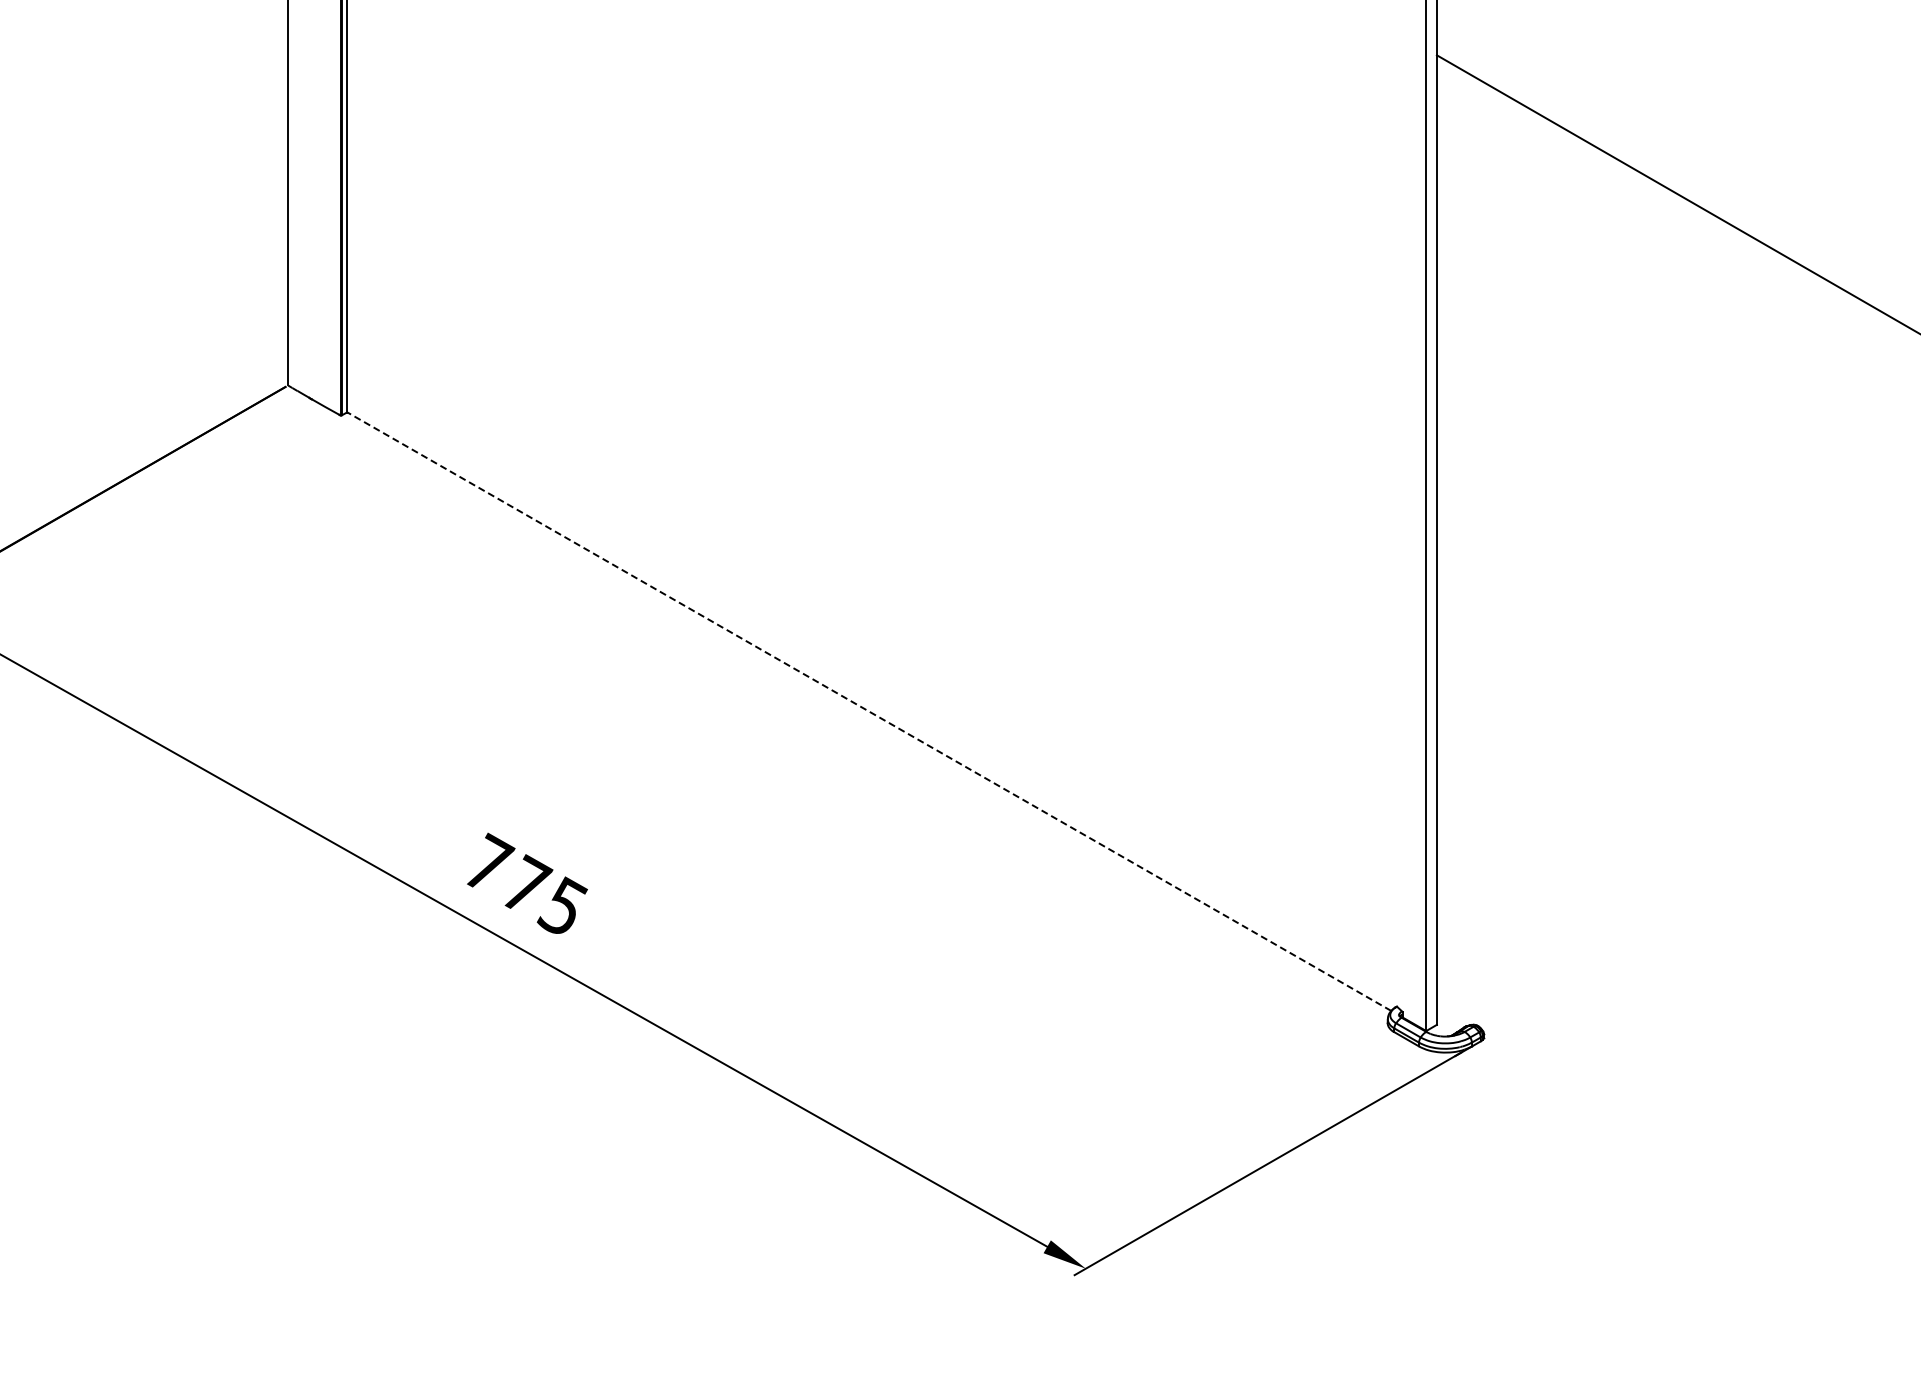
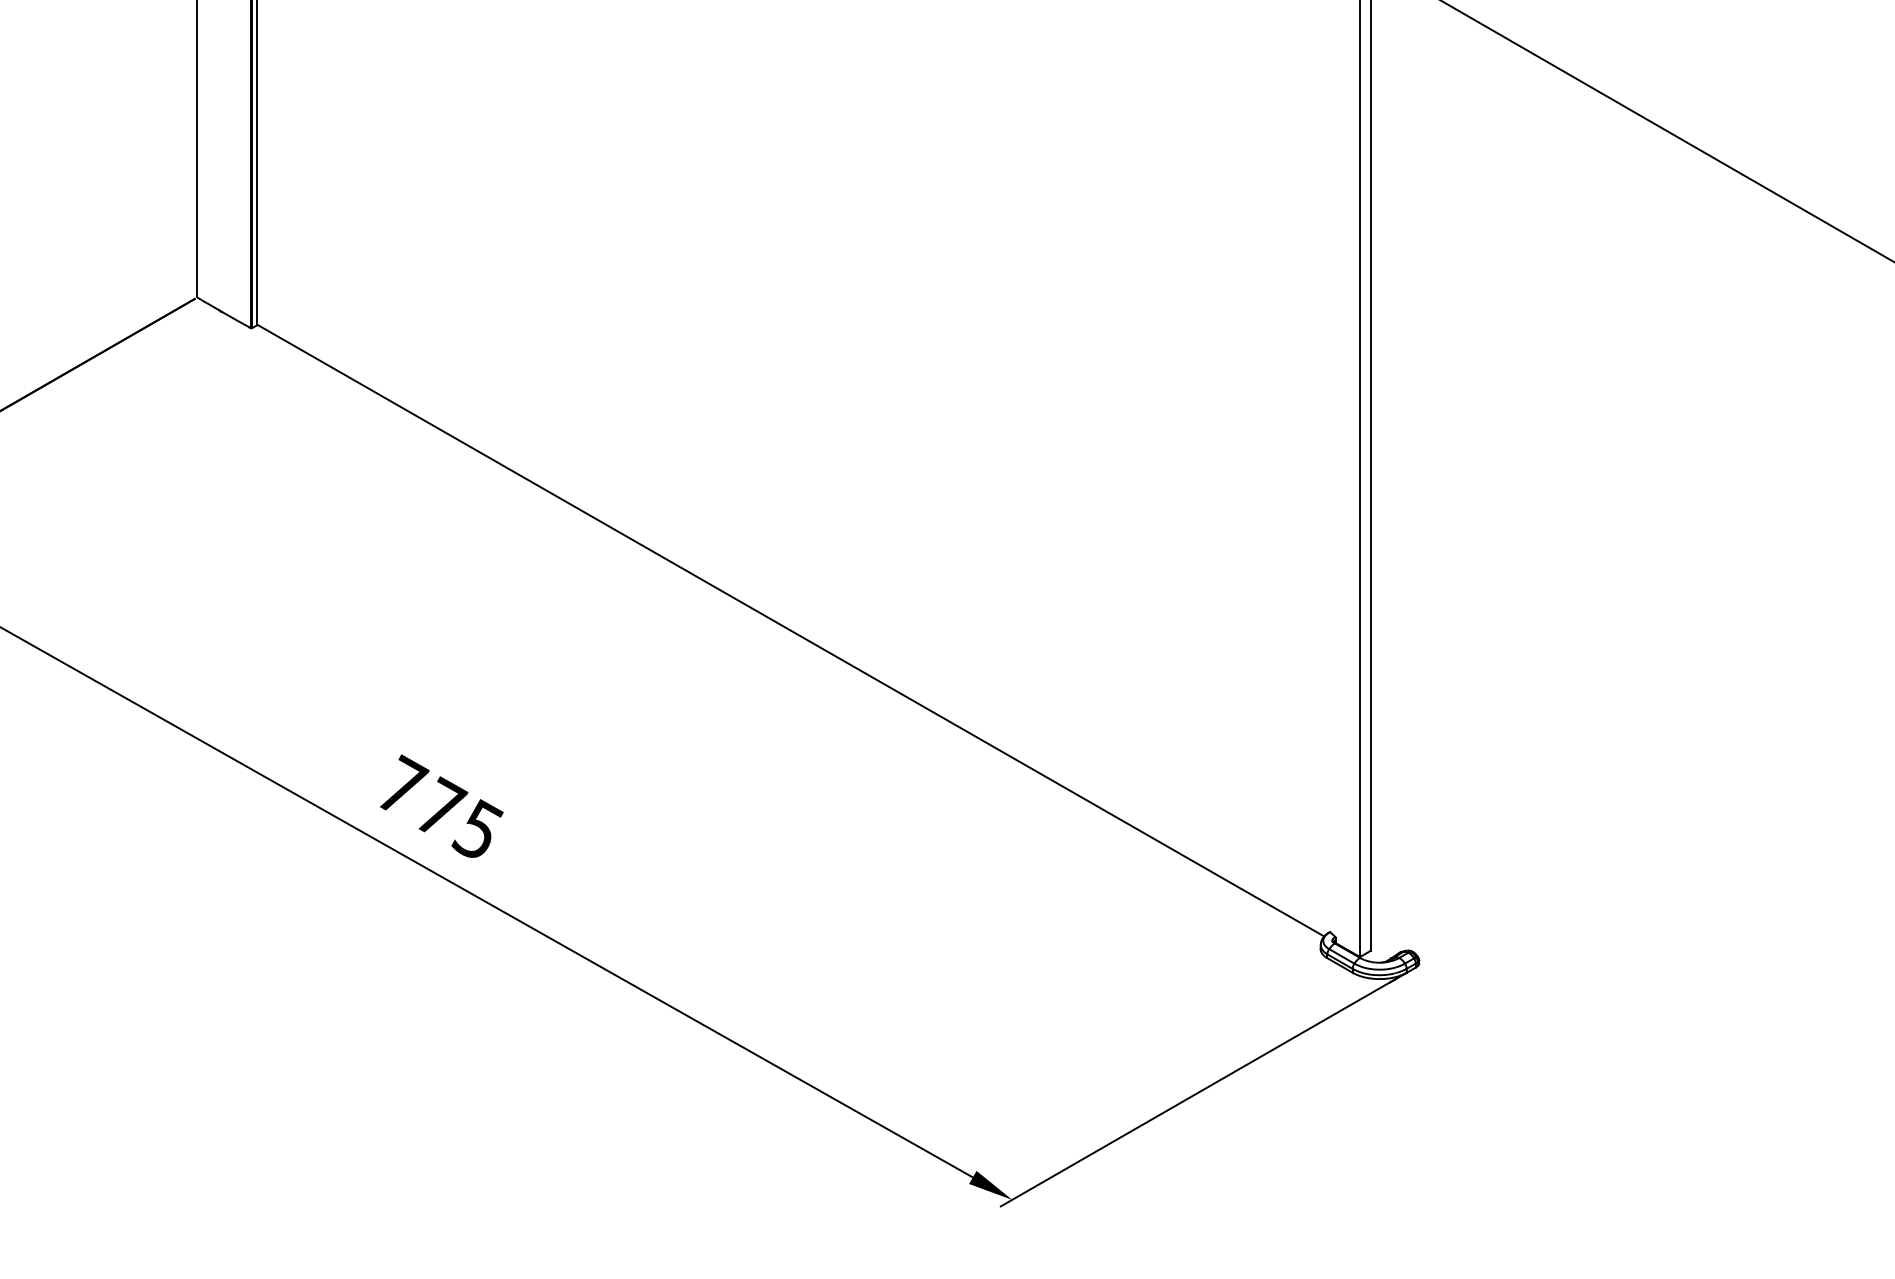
line: (868, 711) -> (790, 630), dashed -> solid

